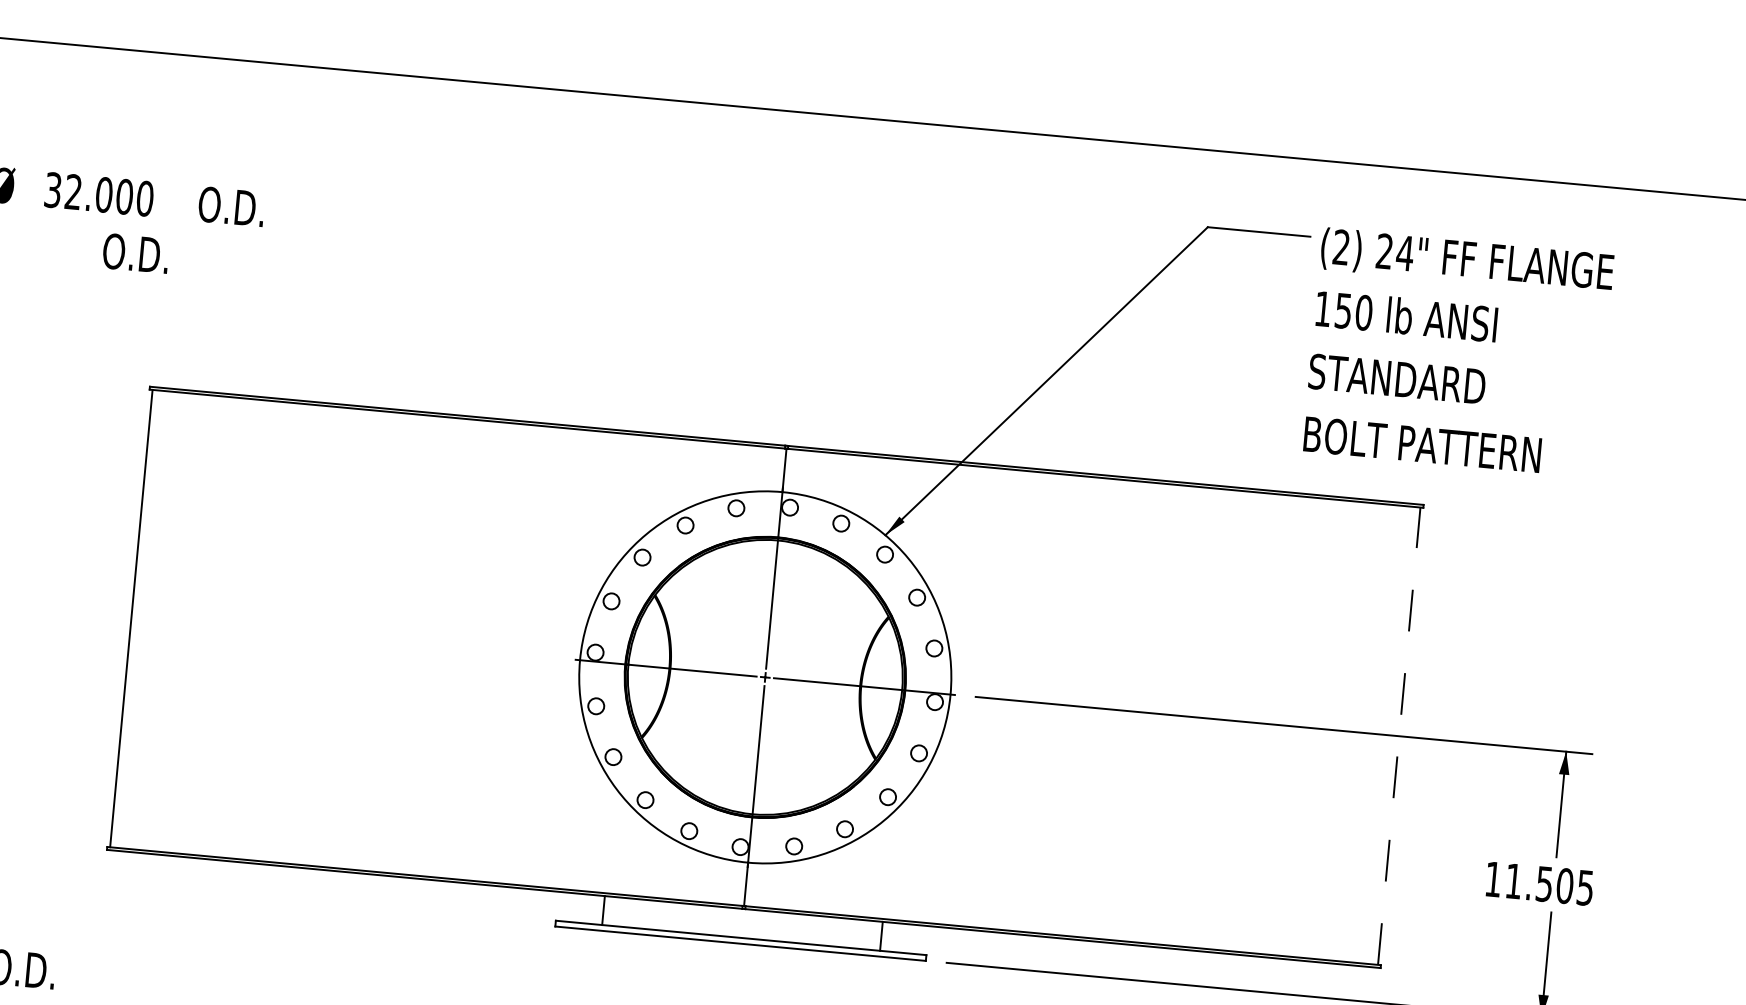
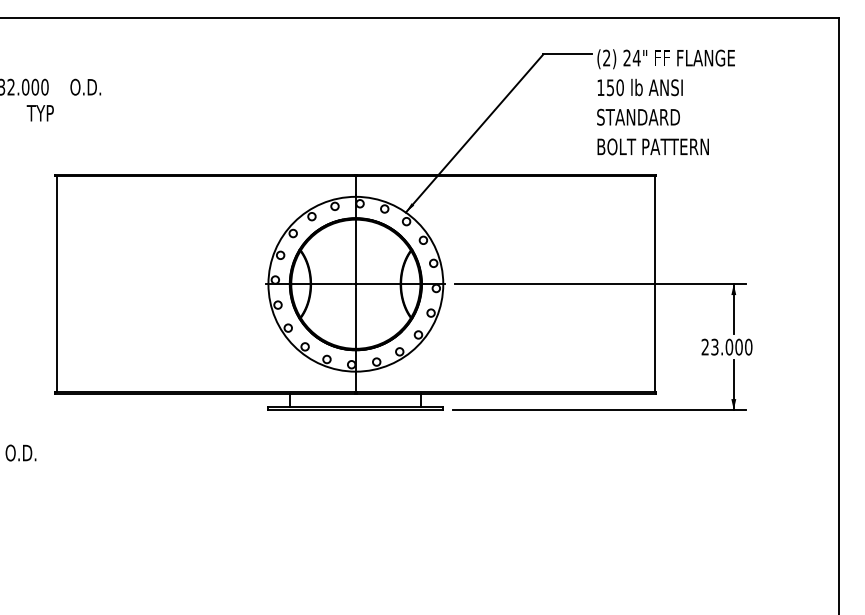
text: (134, 251) -> (42, 112), O.D. -> TYP
line: (1398, 736) -> (654, 284), dashed -> solid
text: (1538, 882) -> (726, 346), 11.505 -> 23.000

